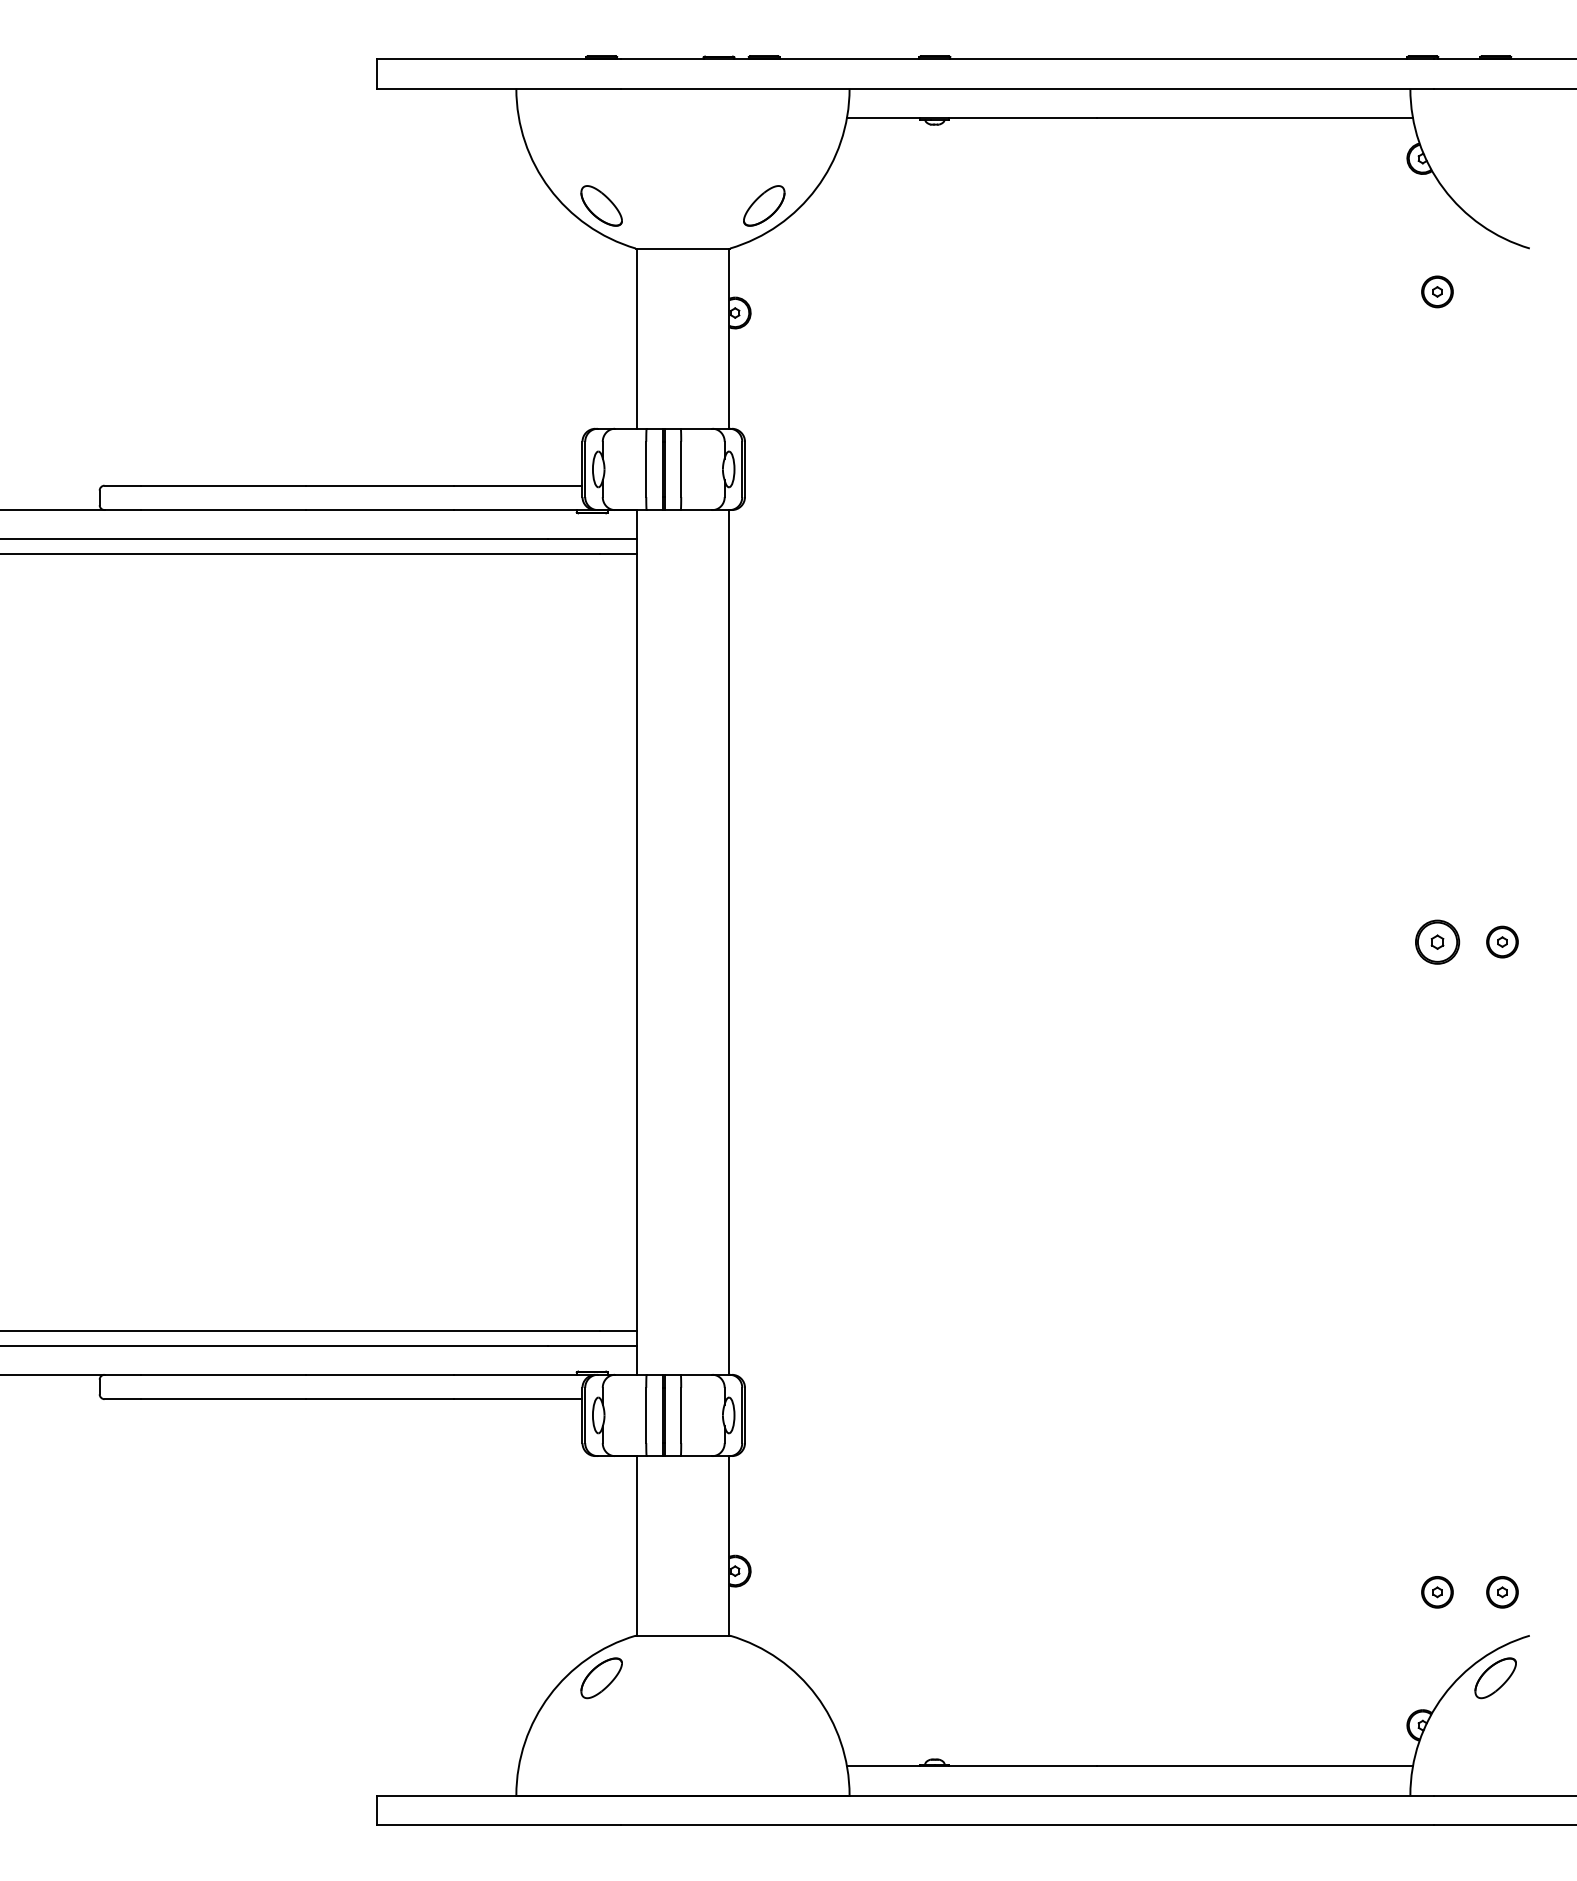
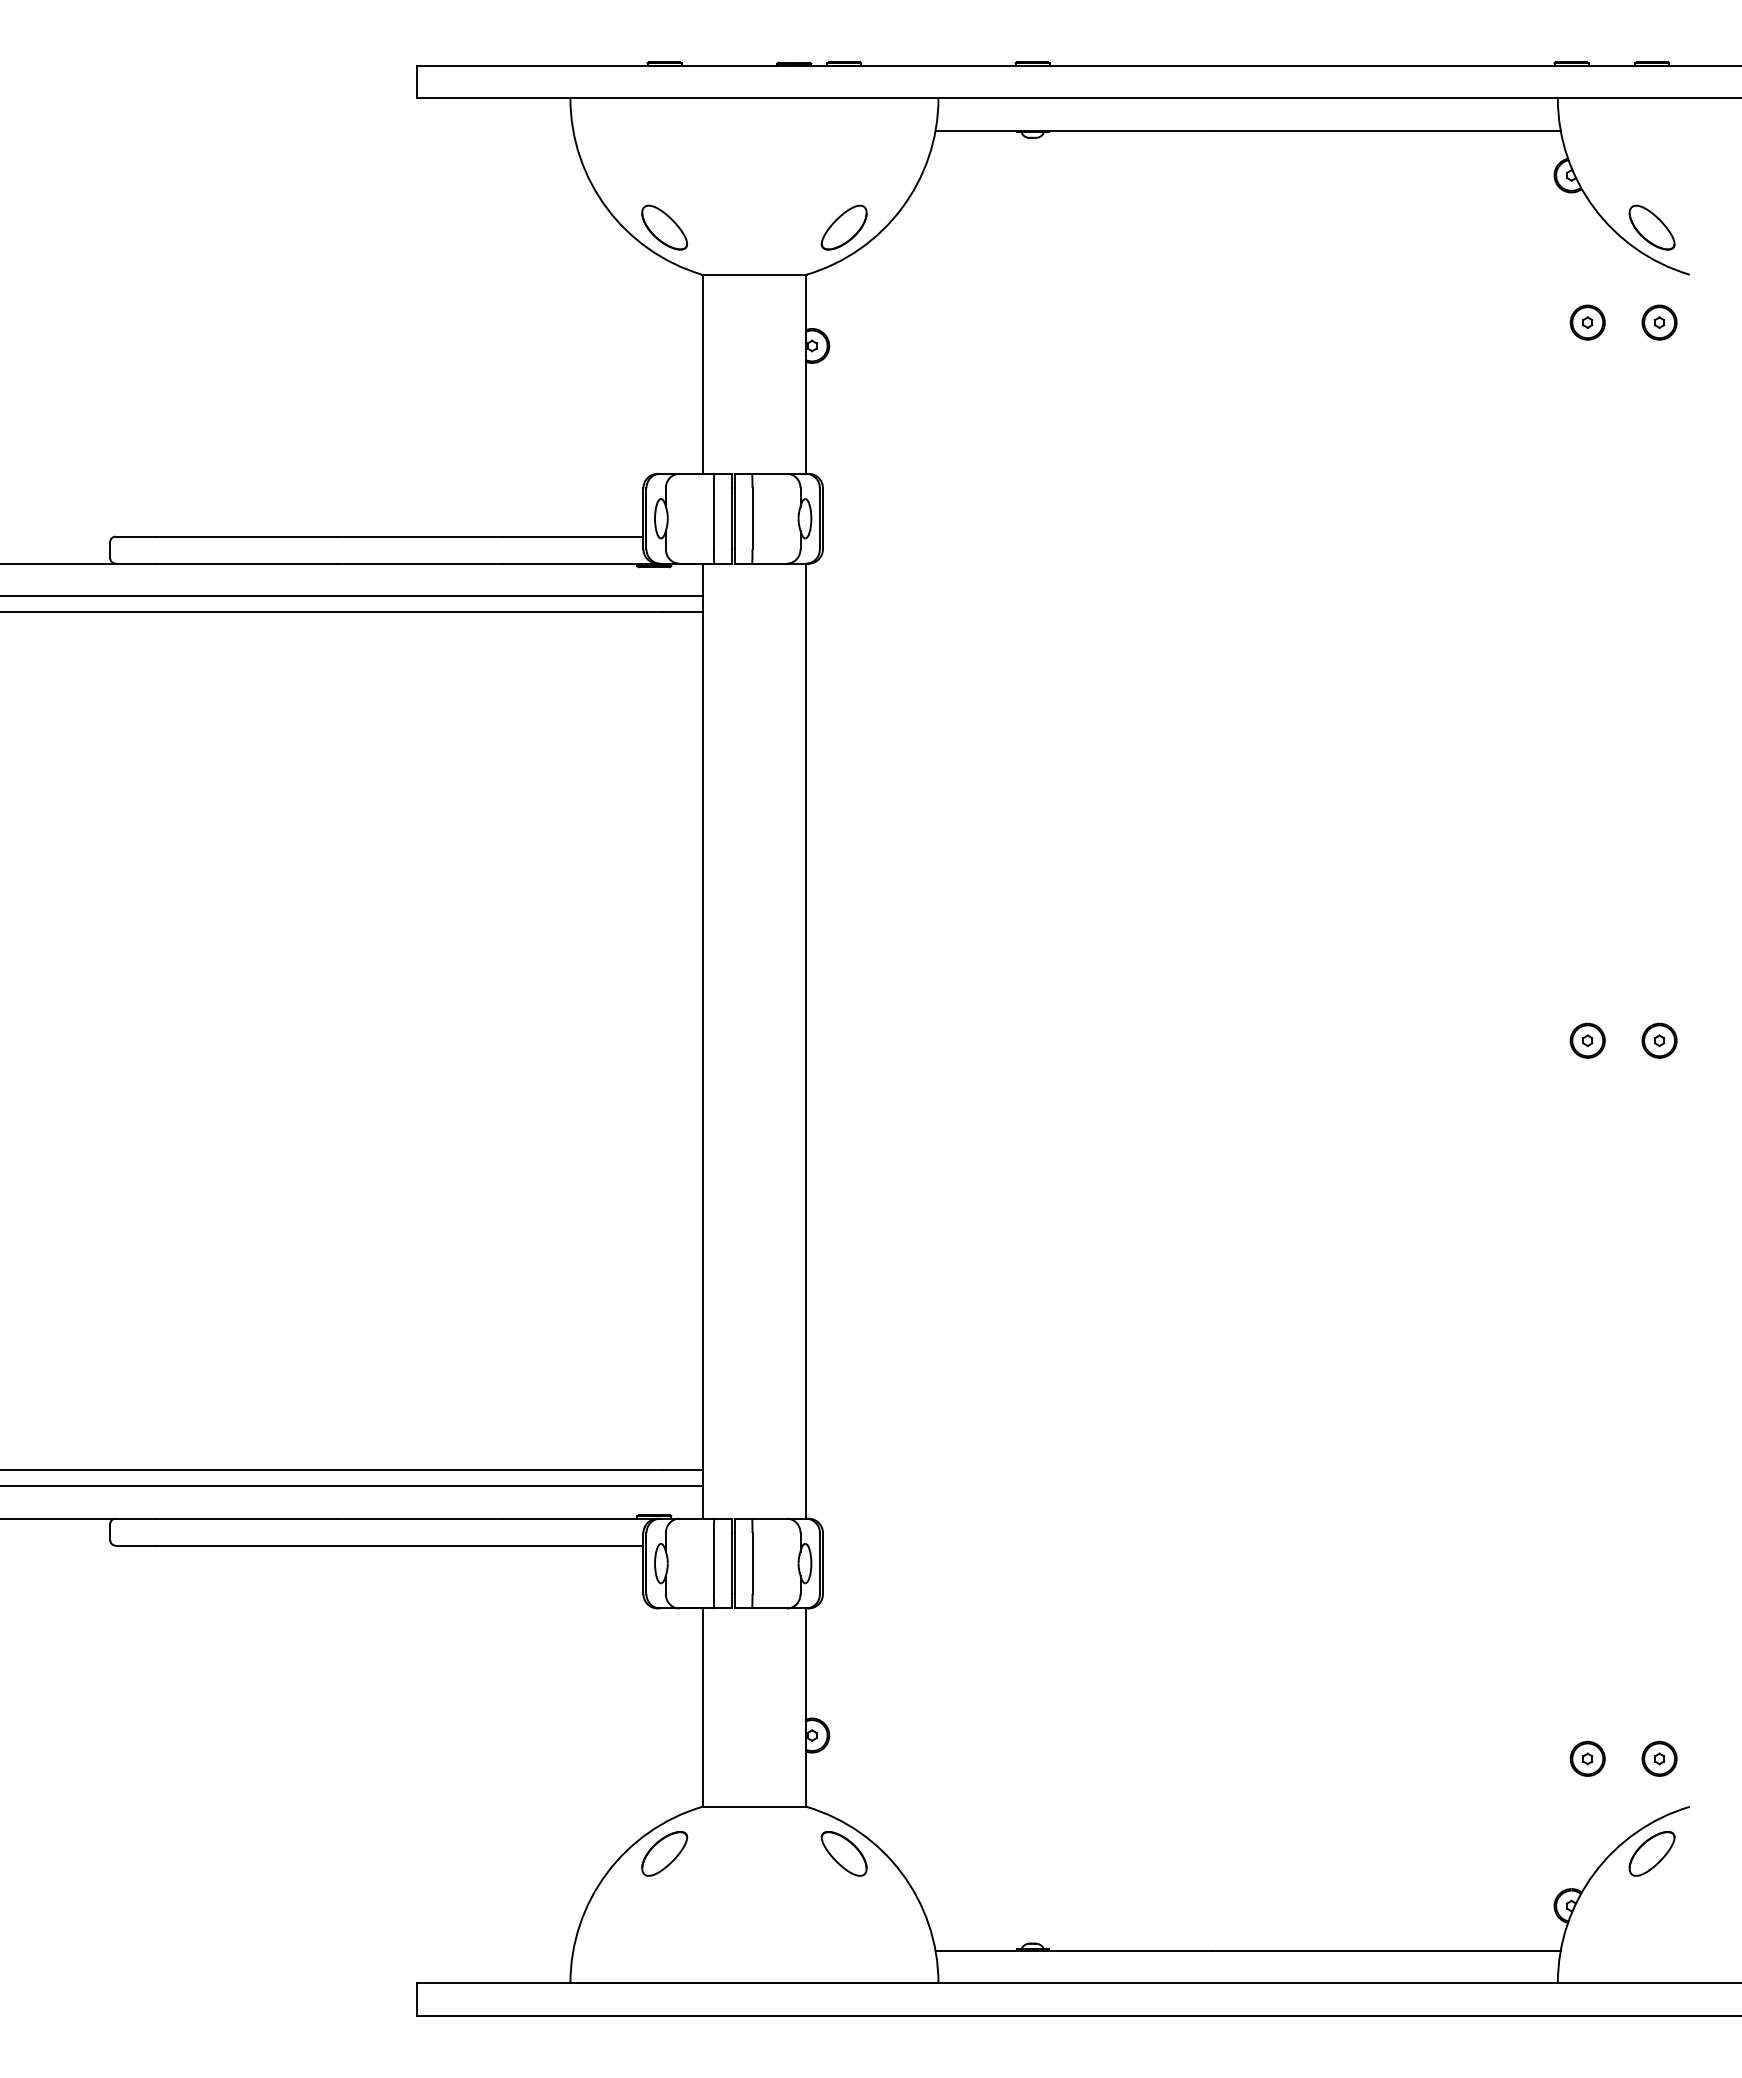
part: (1495, 205) -> (1651, 227), added
part: (1502, 291) -> (1659, 322), added
part: (1437, 941) -> (1587, 1040), size x0.71
part: (763, 1677) -> (843, 1853), added

